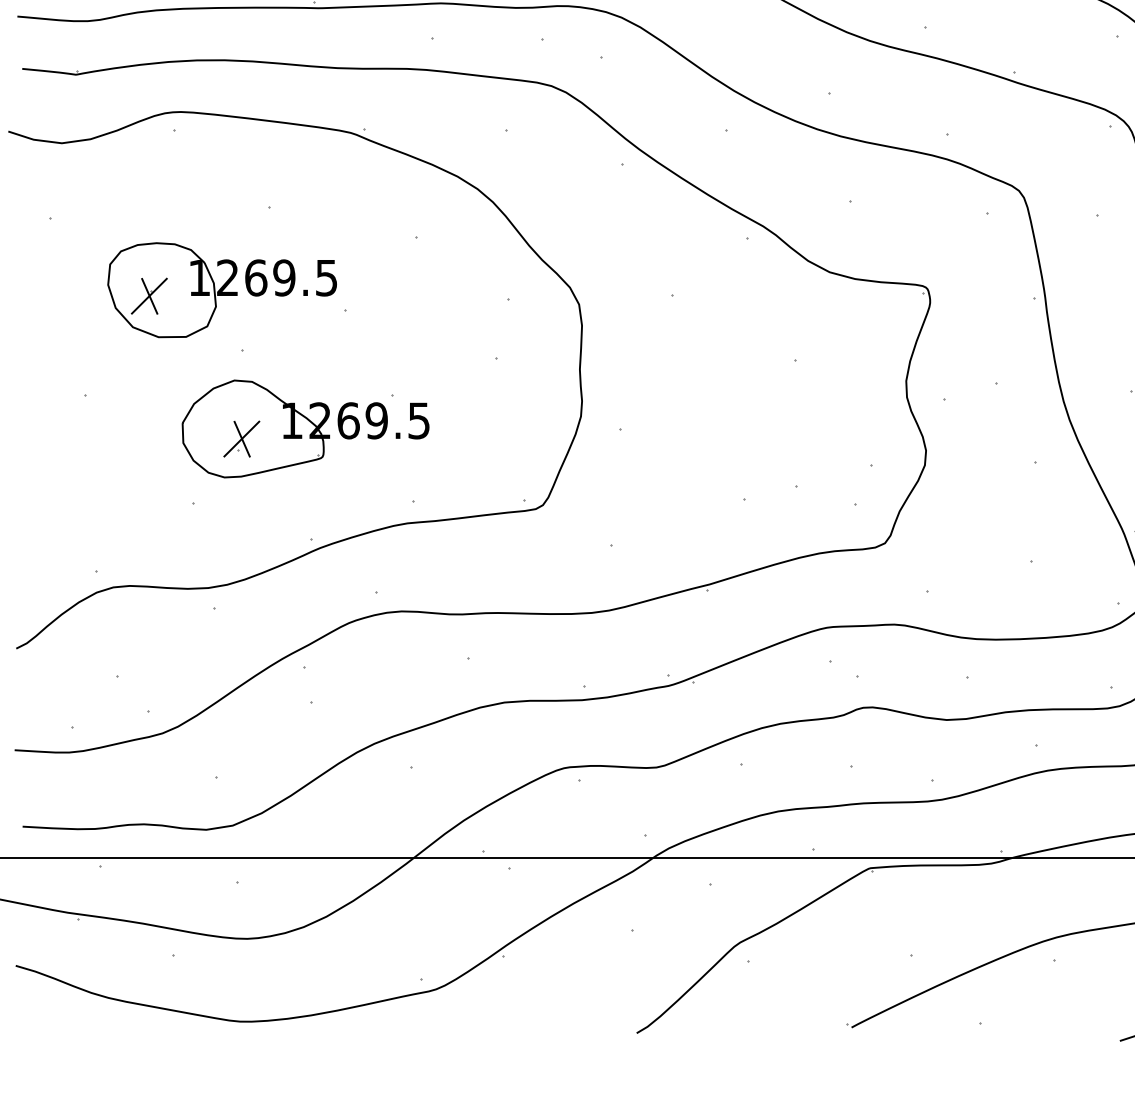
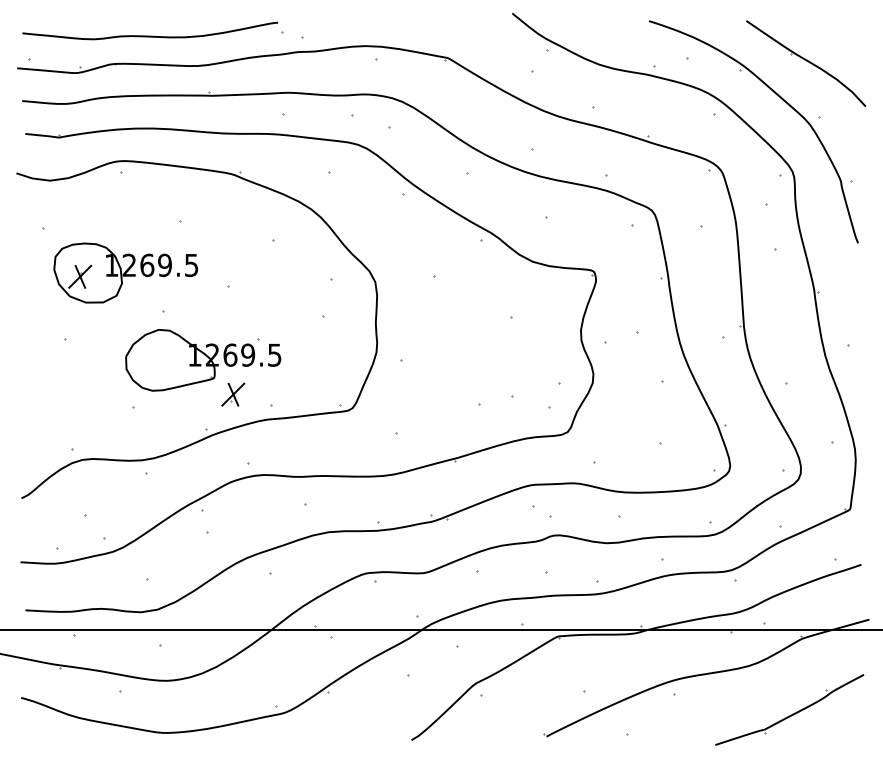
part: (221, 289) -> (125, 272), moved
part: (242, 438) -> (233, 394), moved

